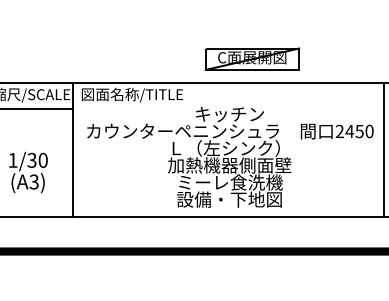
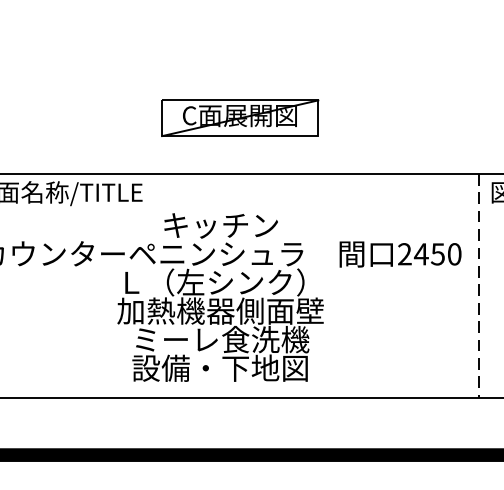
part: (251, 58) -> (238, 117), moved
line: (383, 150) -> (477, 286), solid -> dashed

